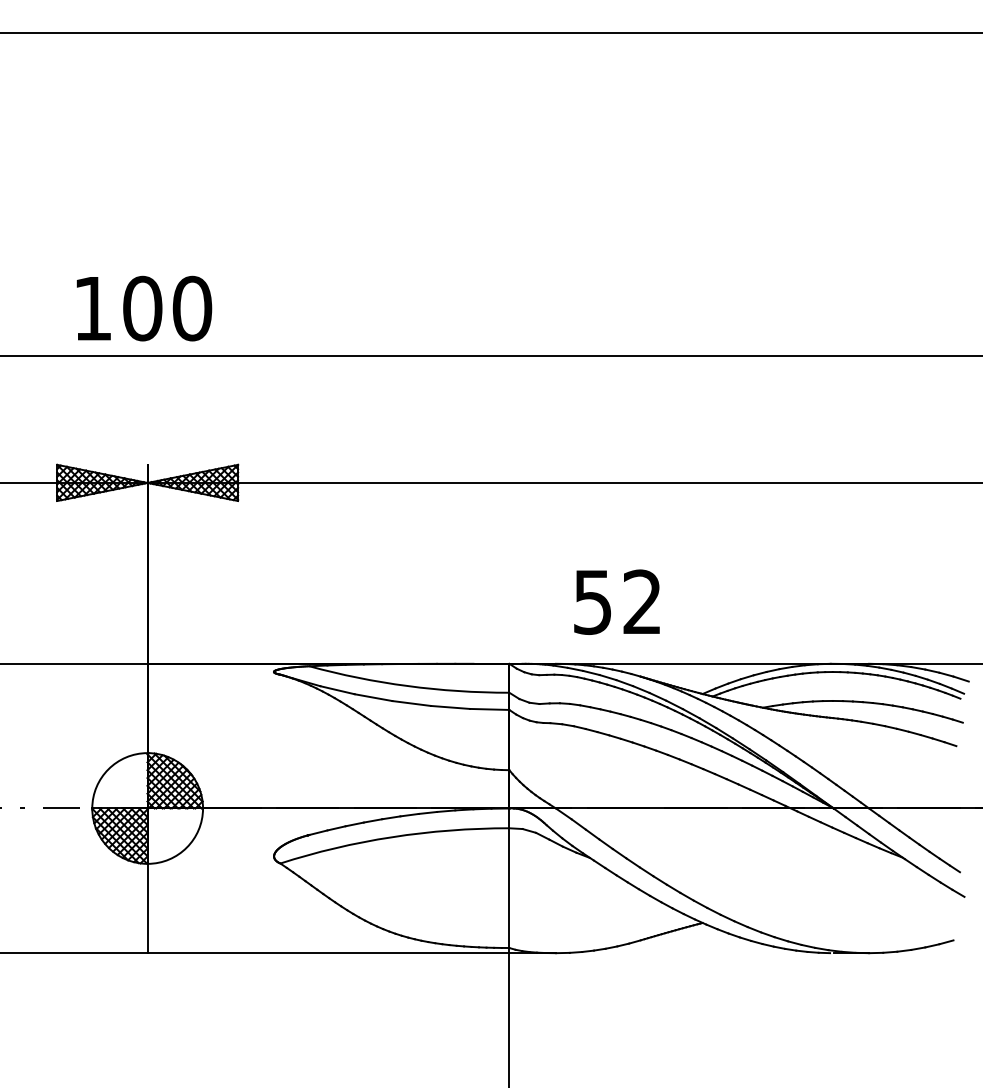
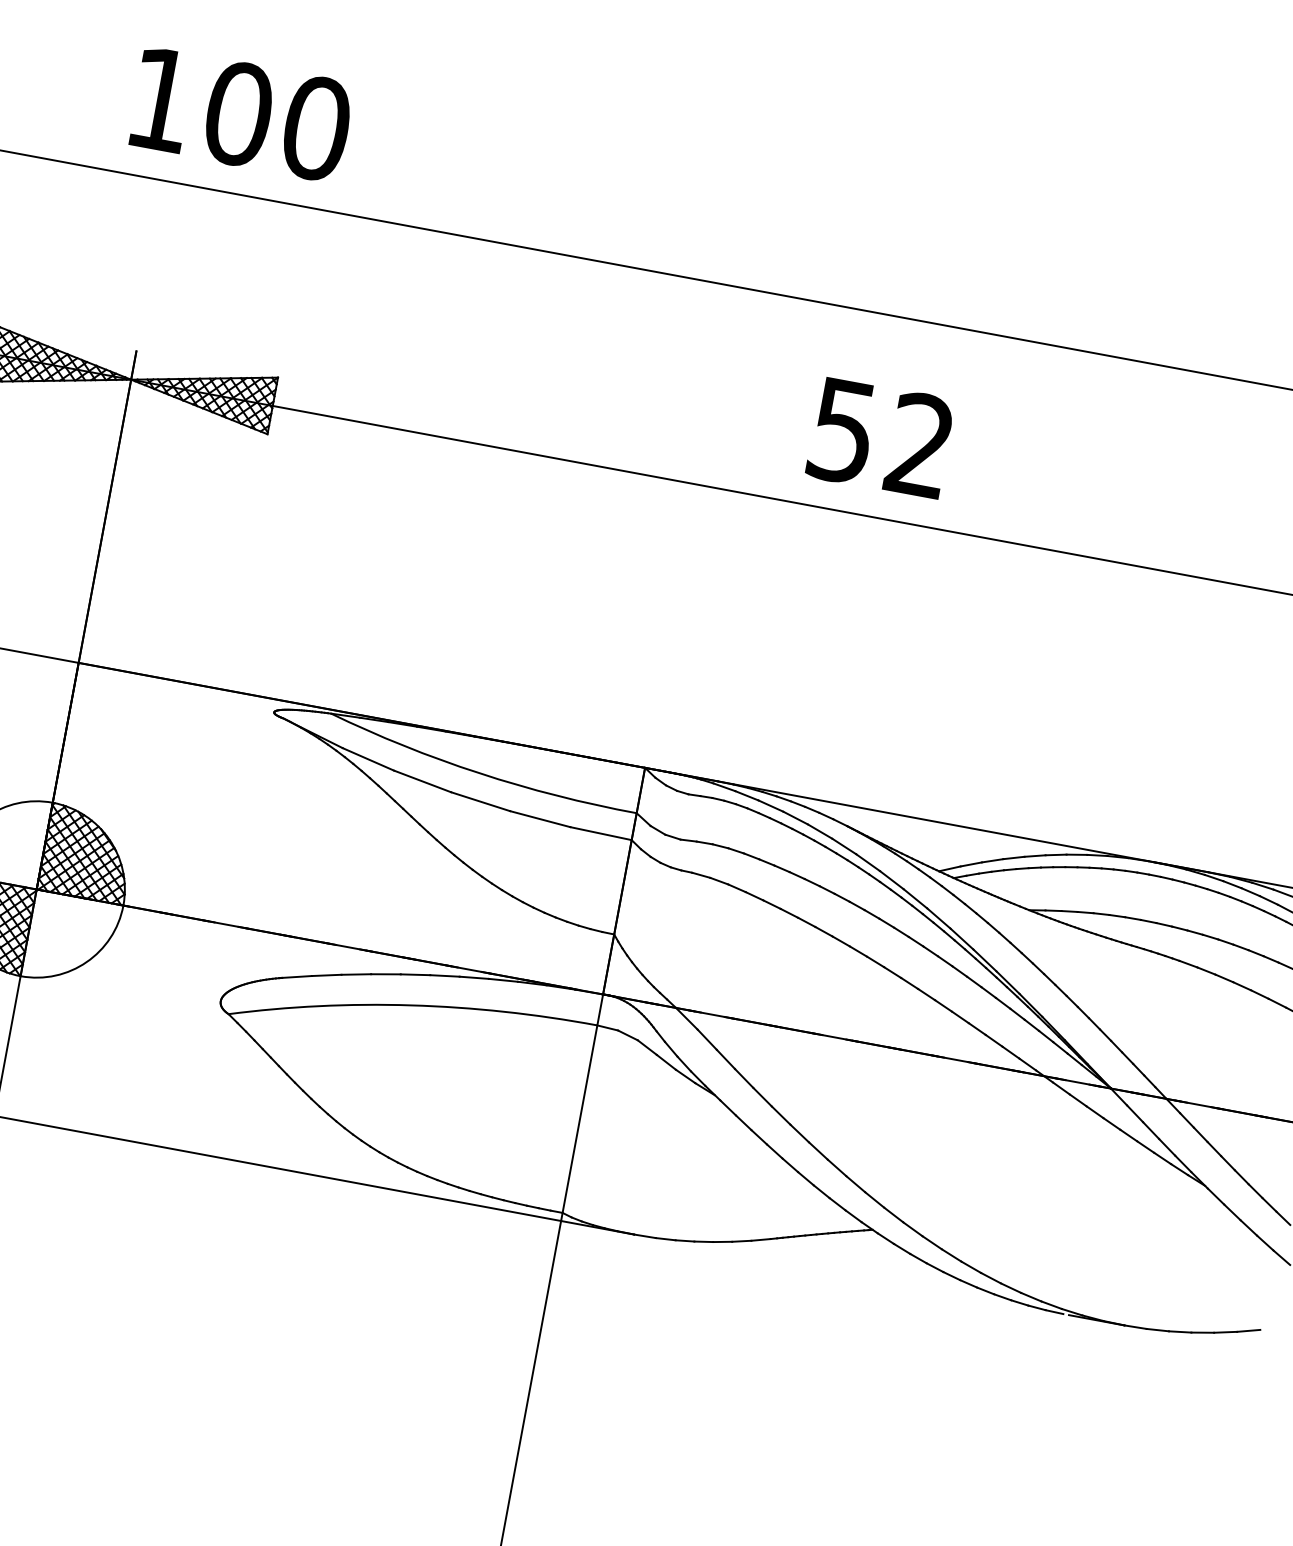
text: (144, 308) -> (241, 114), moved
text: (616, 601) -> (879, 436), moved

